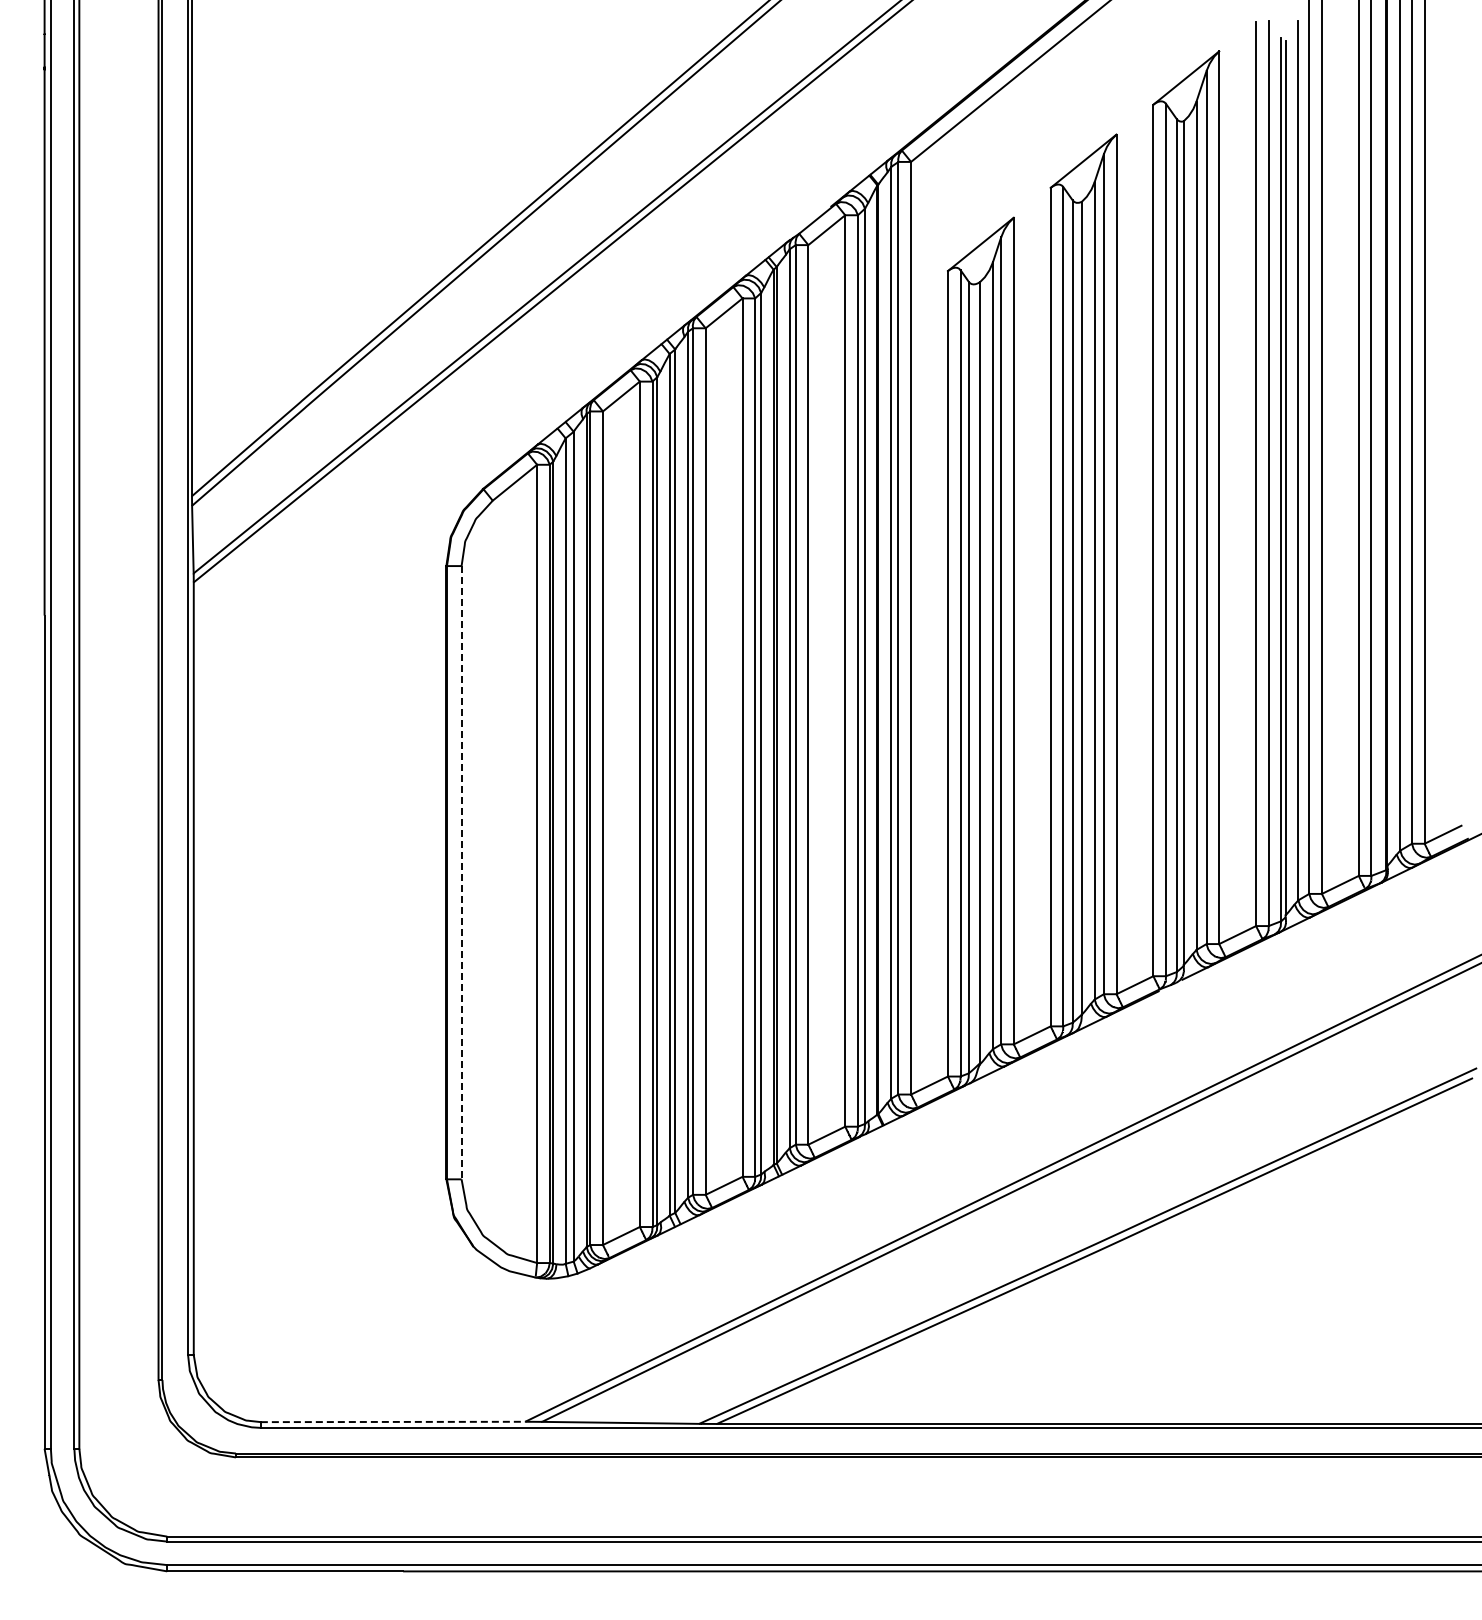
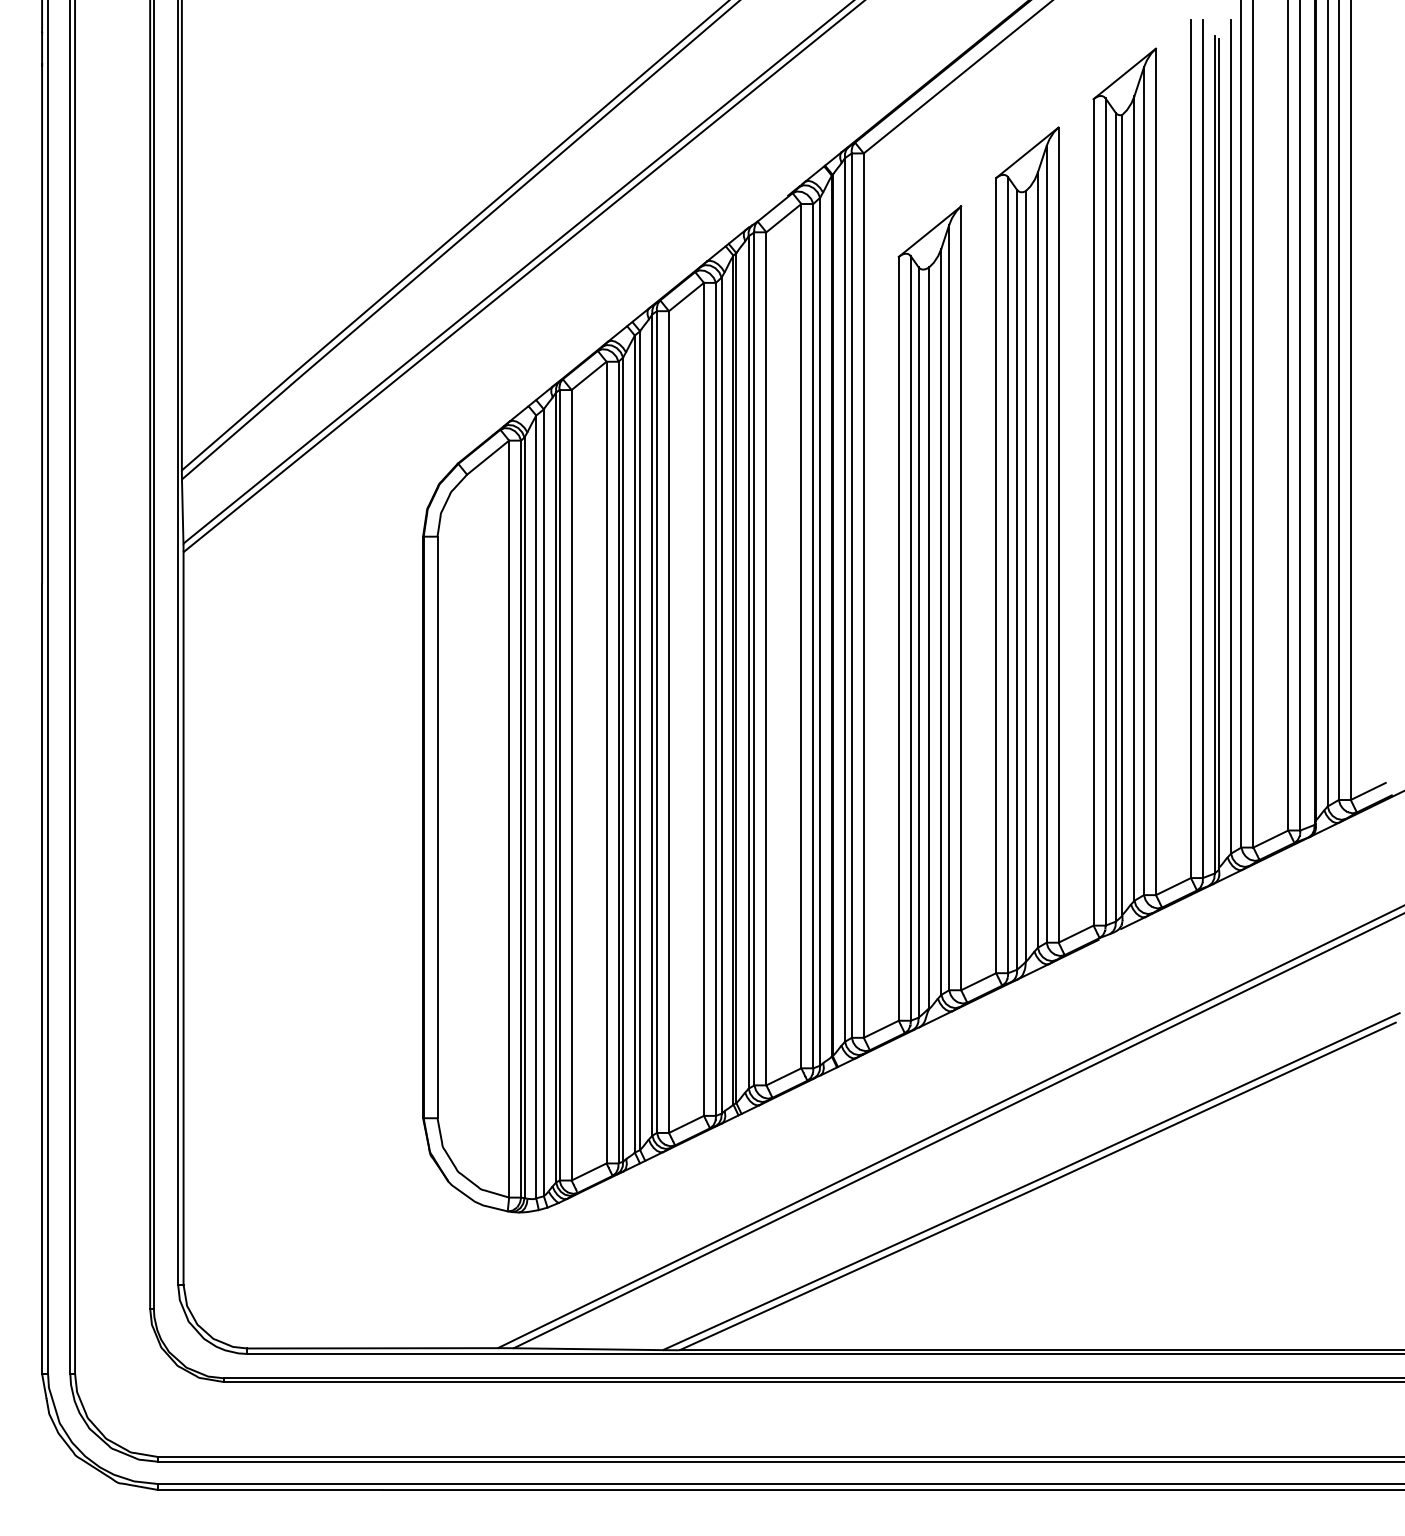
line: (461, 872) -> (437, 827), dashed -> solid
line: (393, 1421) -> (372, 1347), dashed -> solid

